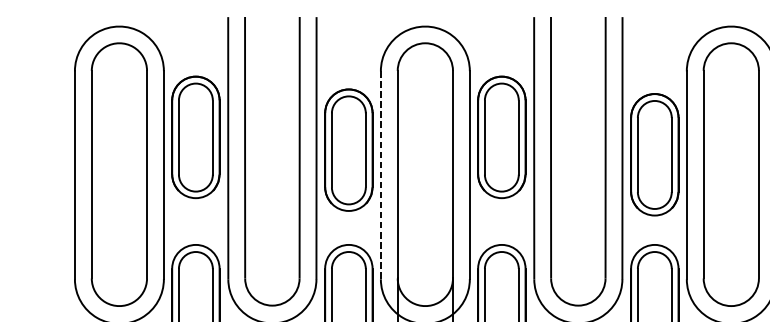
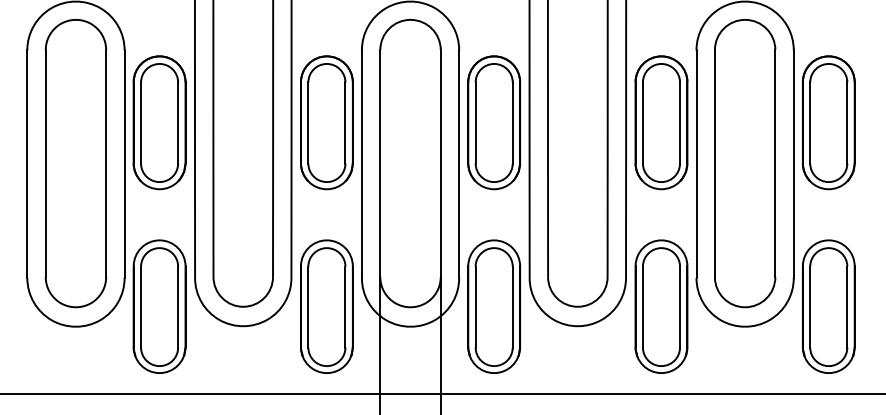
part: (348, 149) -> (326, 122), moved
part: (654, 154) -> (661, 122), moved
line: (380, 175) -> (361, 164), dashed -> solid

